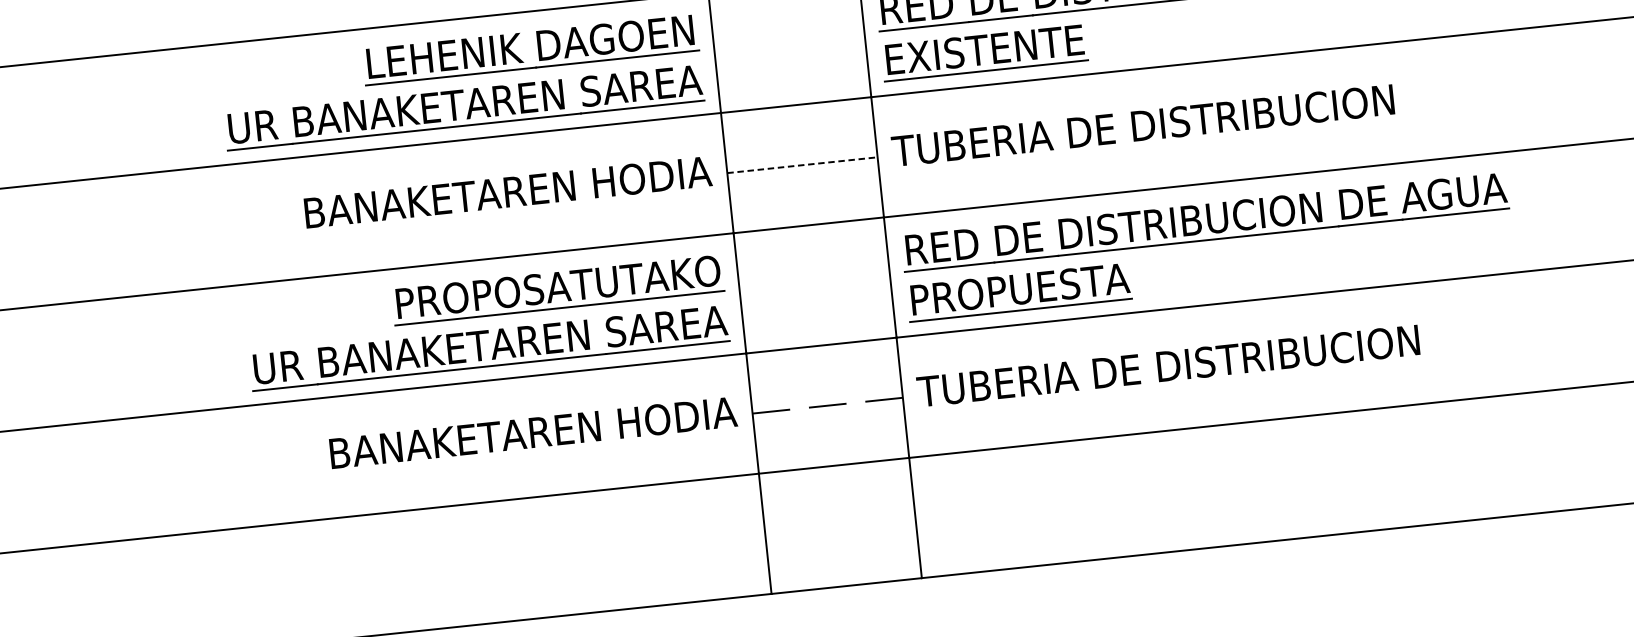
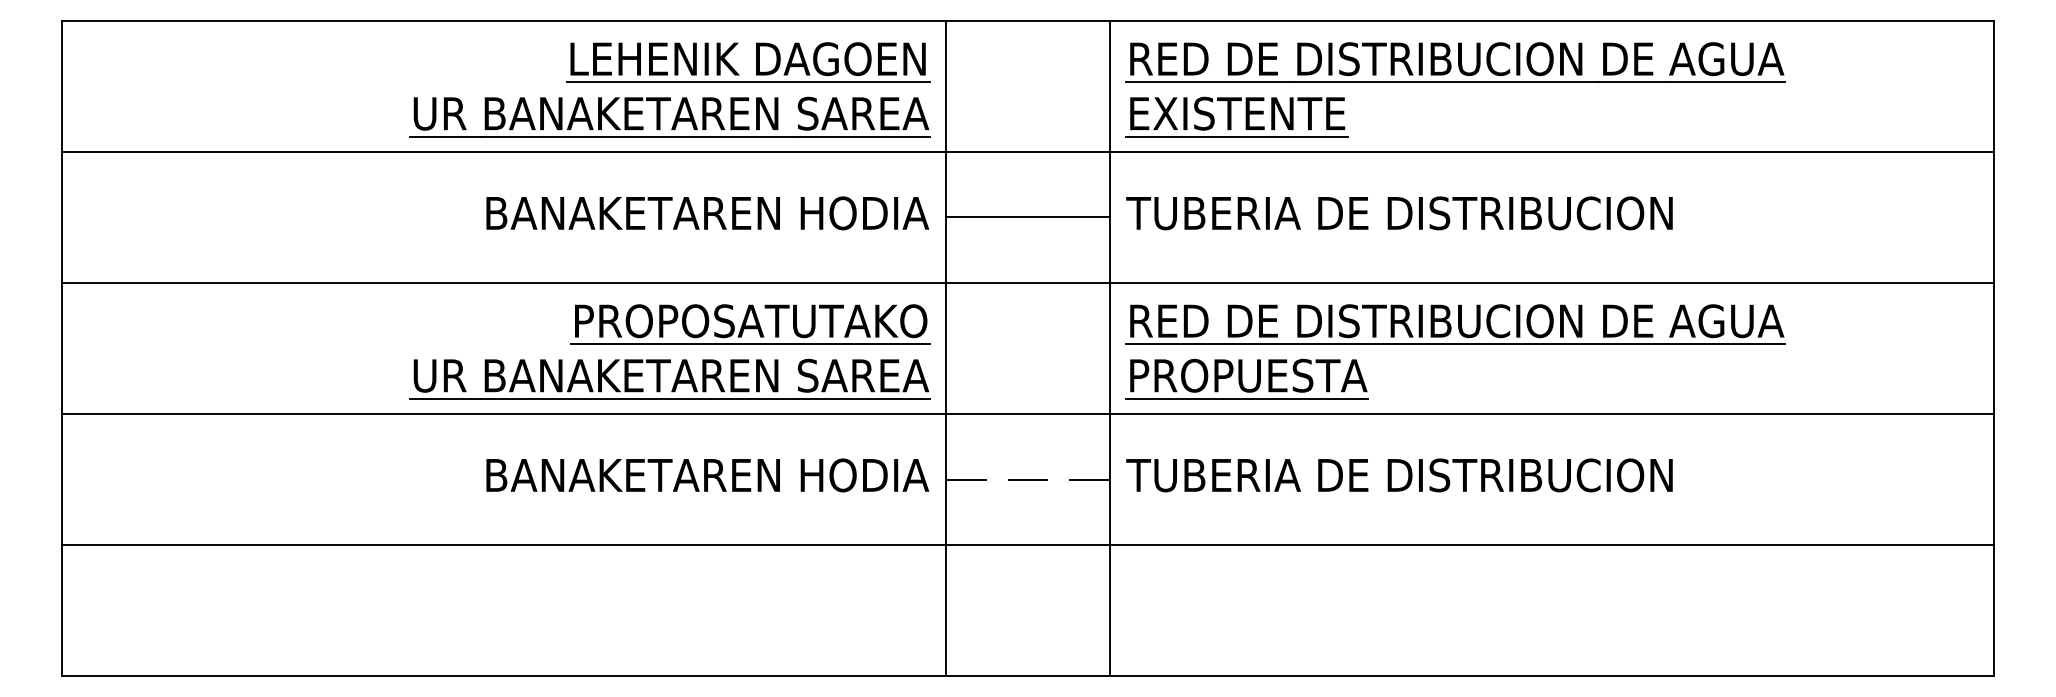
line: (802, 165) -> (1027, 217), dashed -> solid

